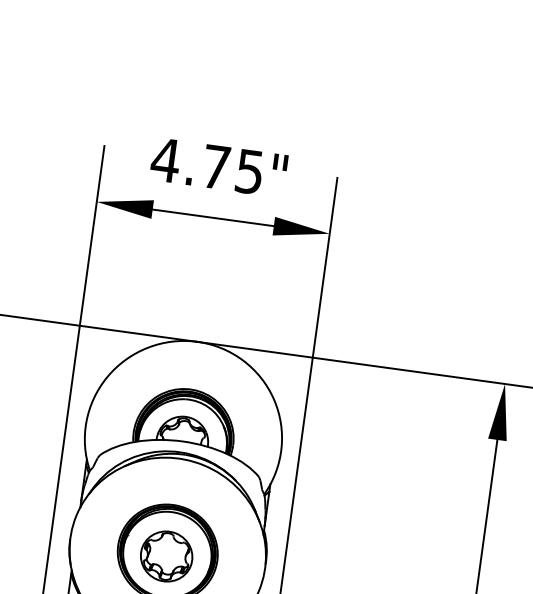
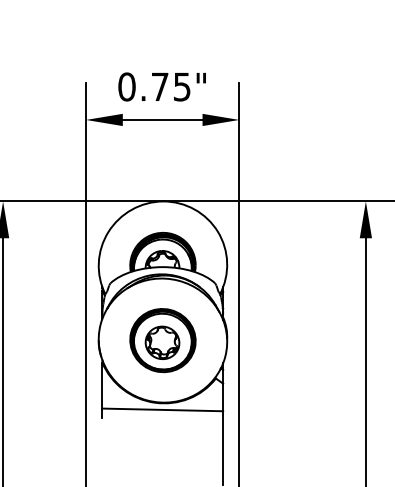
text: (165, 159) -> (126, 86), 4.75" -> 0.75"

